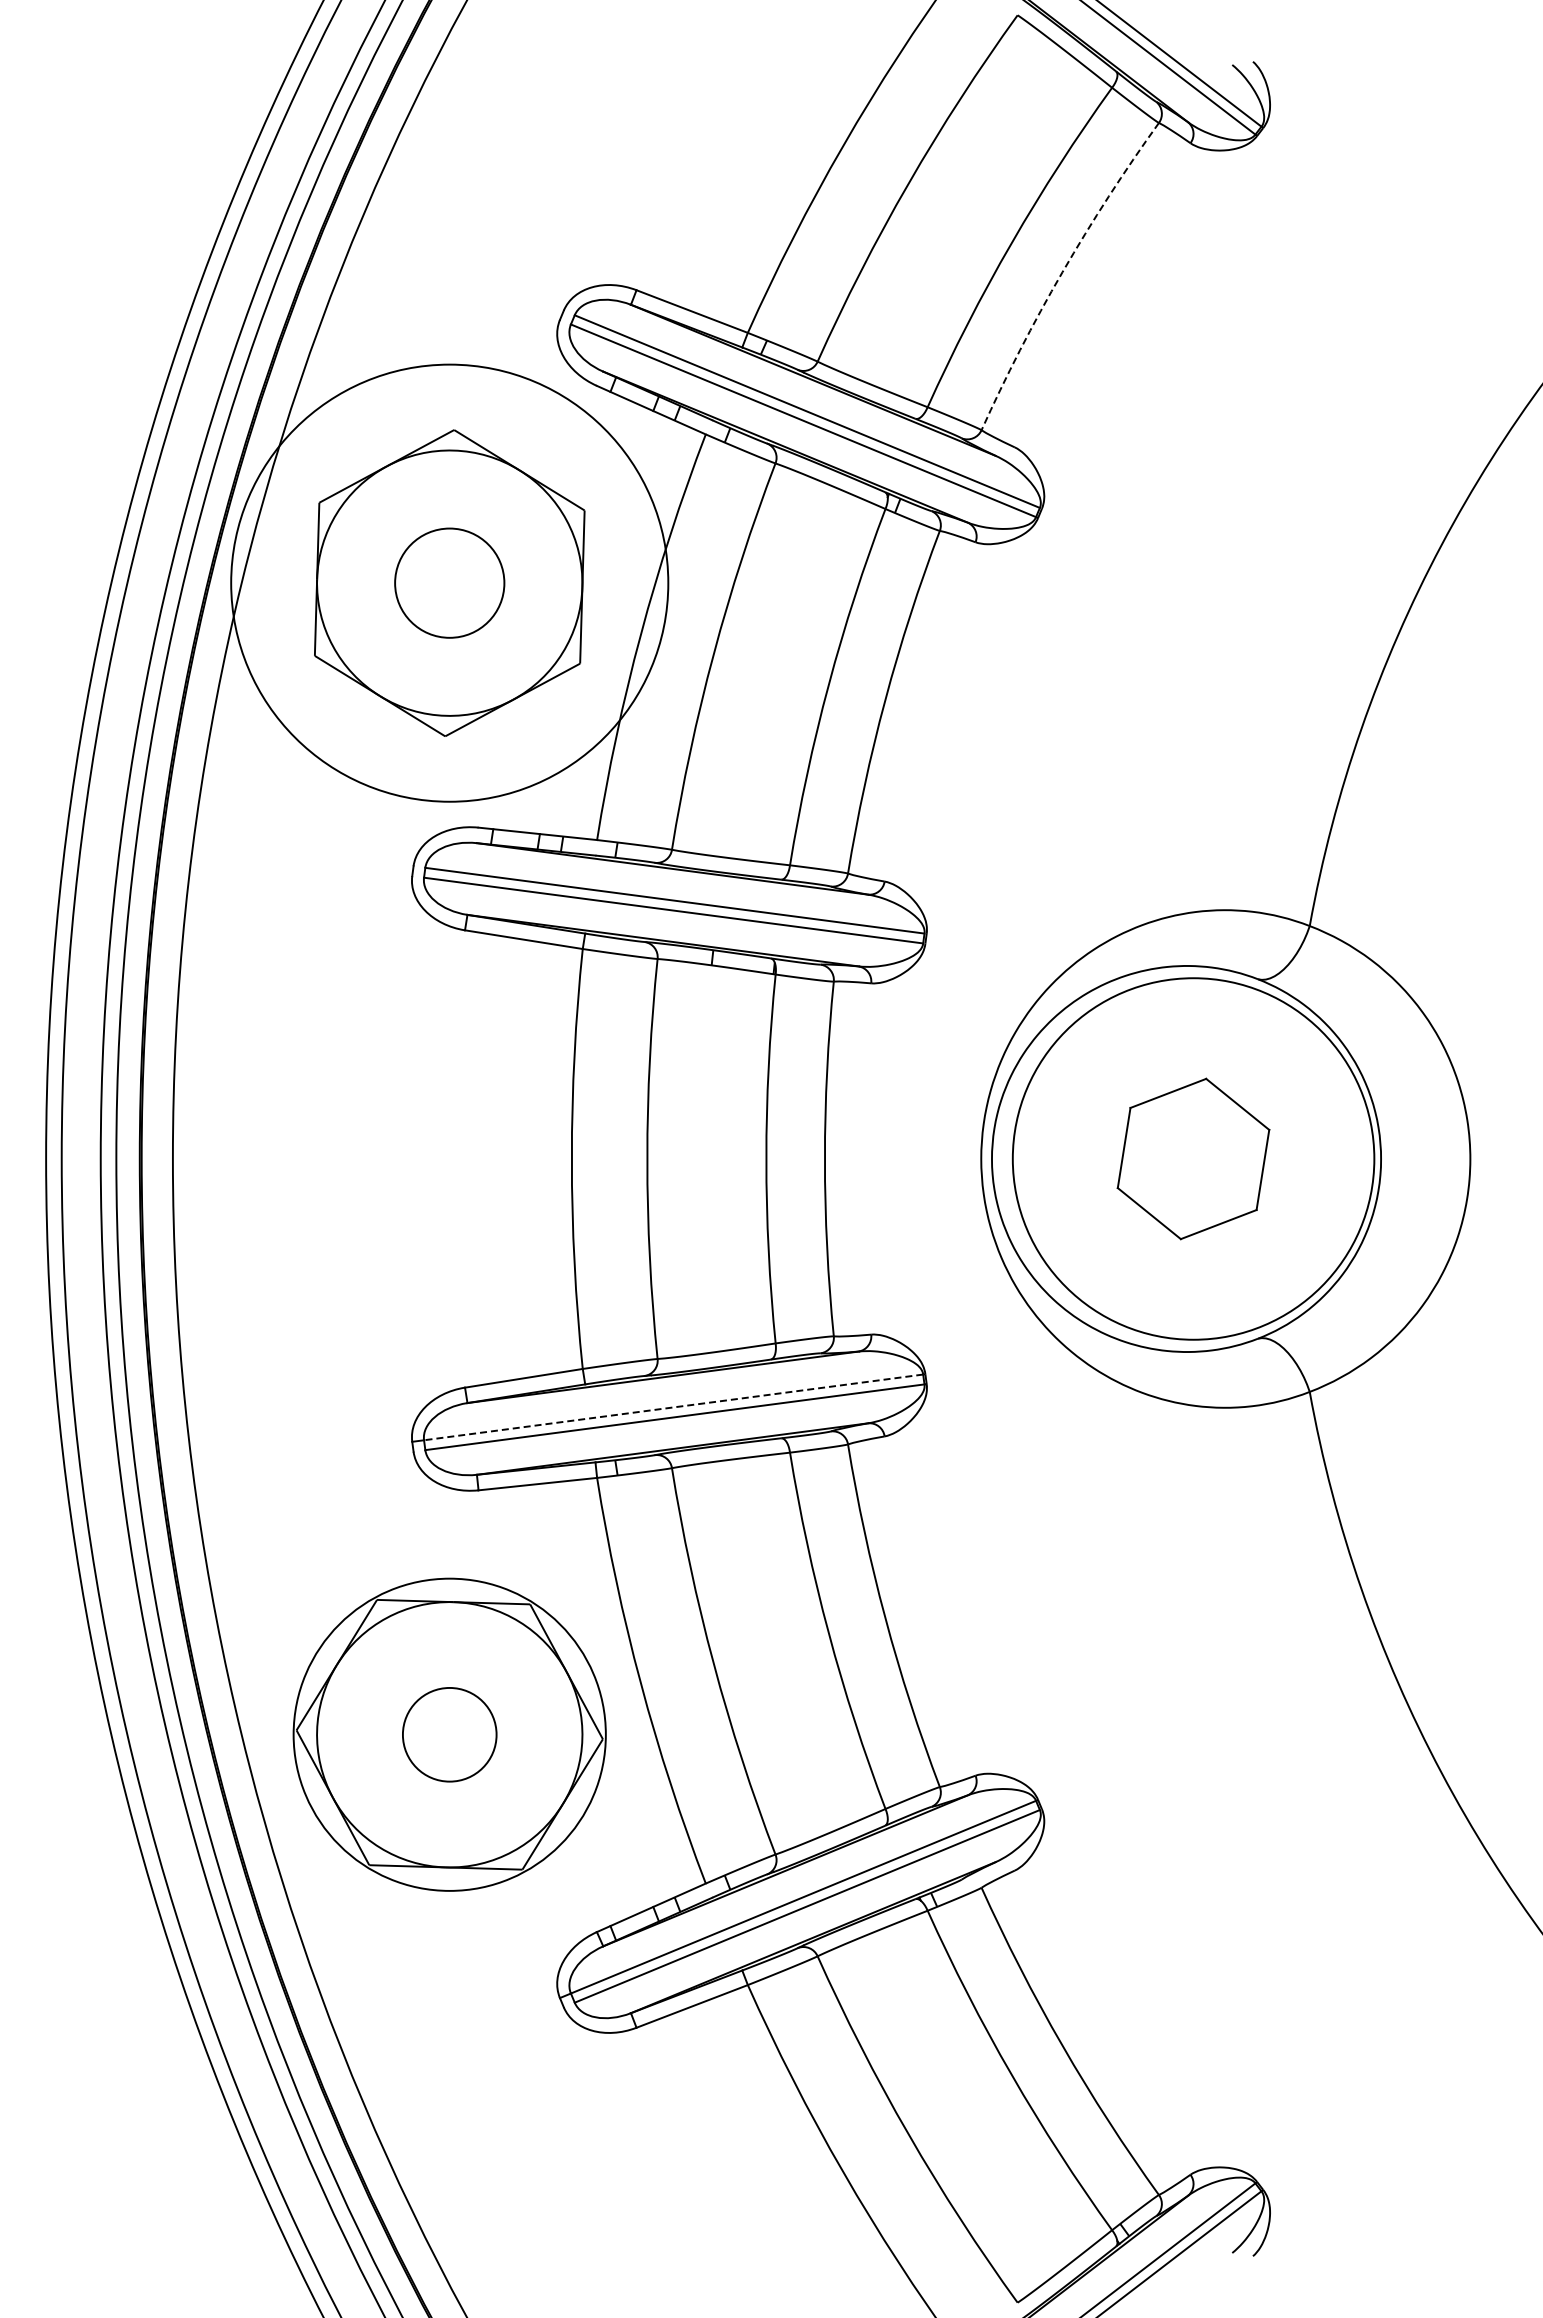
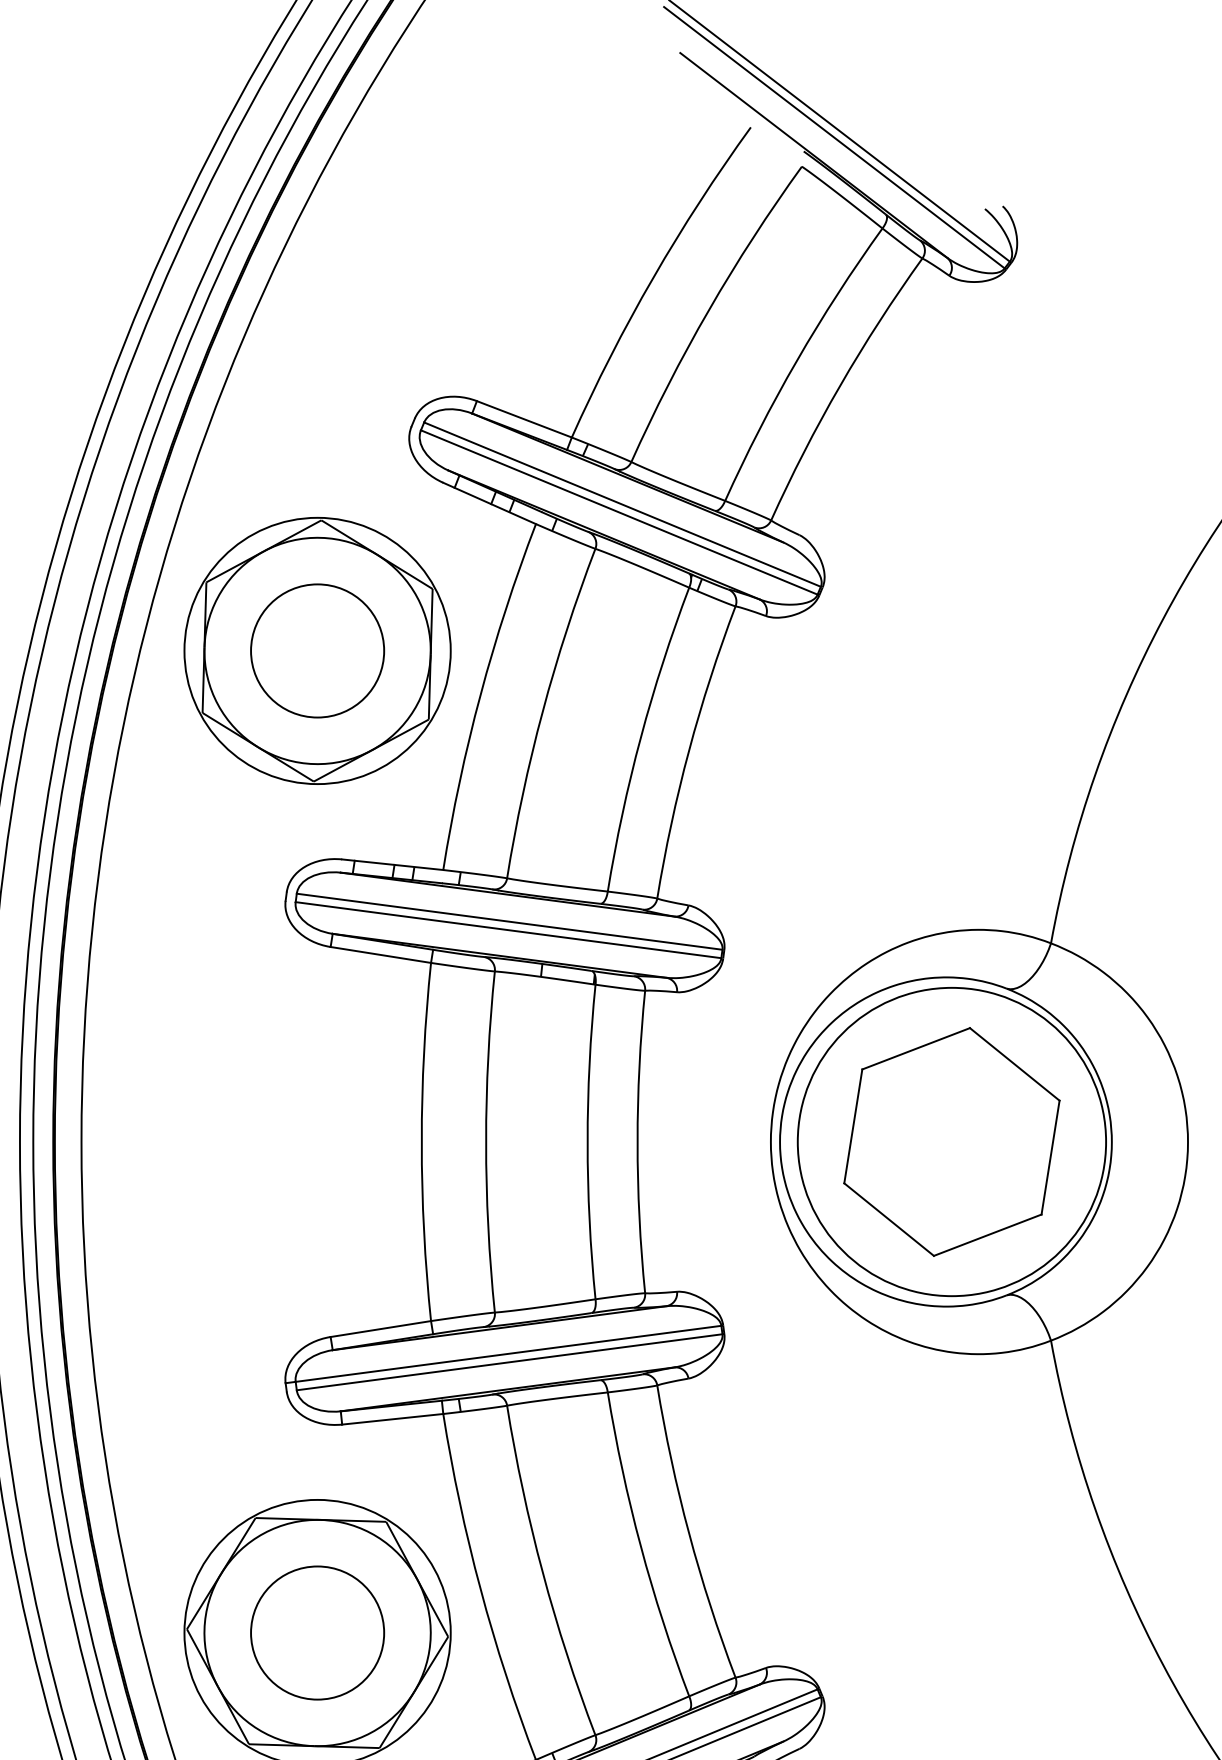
arc: (1062, 272) -> (840, 386), dashed -> solid
circle: (449, 583) -> (317, 651), size x0.71
circle: (449, 583) -> (317, 651), size x1.43
part: (1193, 1158) -> (951, 1141), size x1.67
line: (673, 1407) -> (508, 1353), dashed -> solid
circle: (449, 1734) -> (317, 1632), size x1.67

